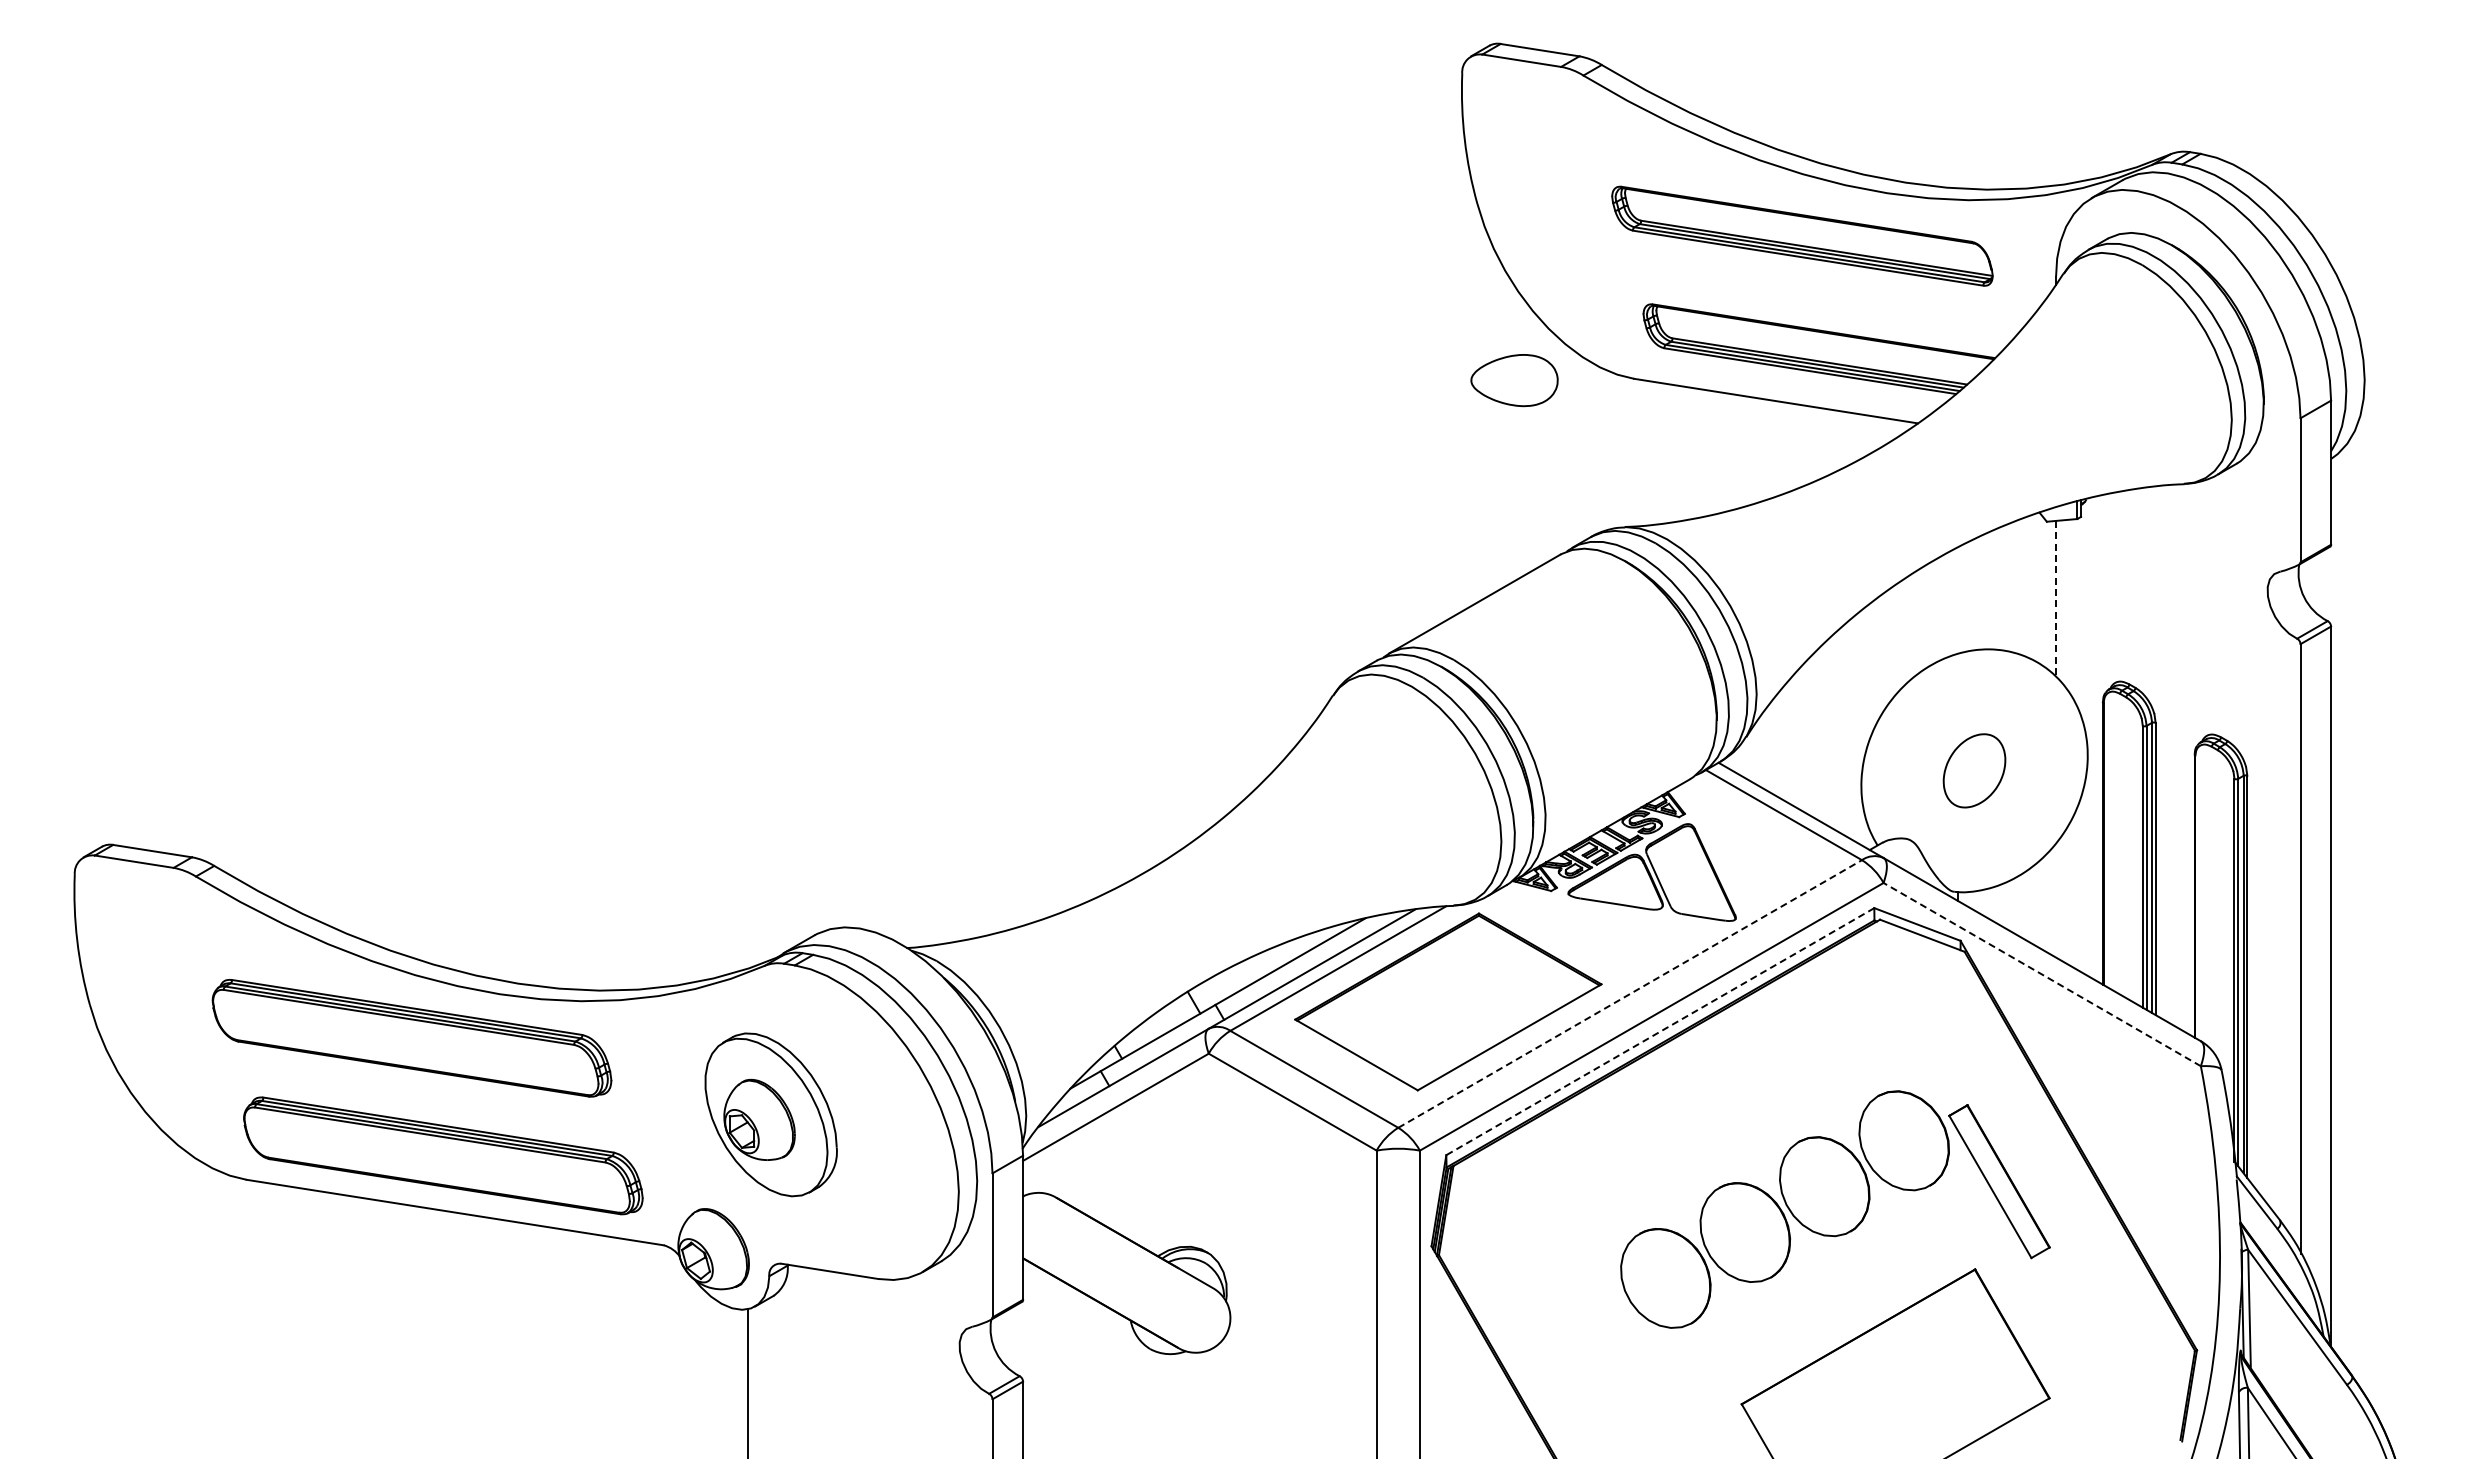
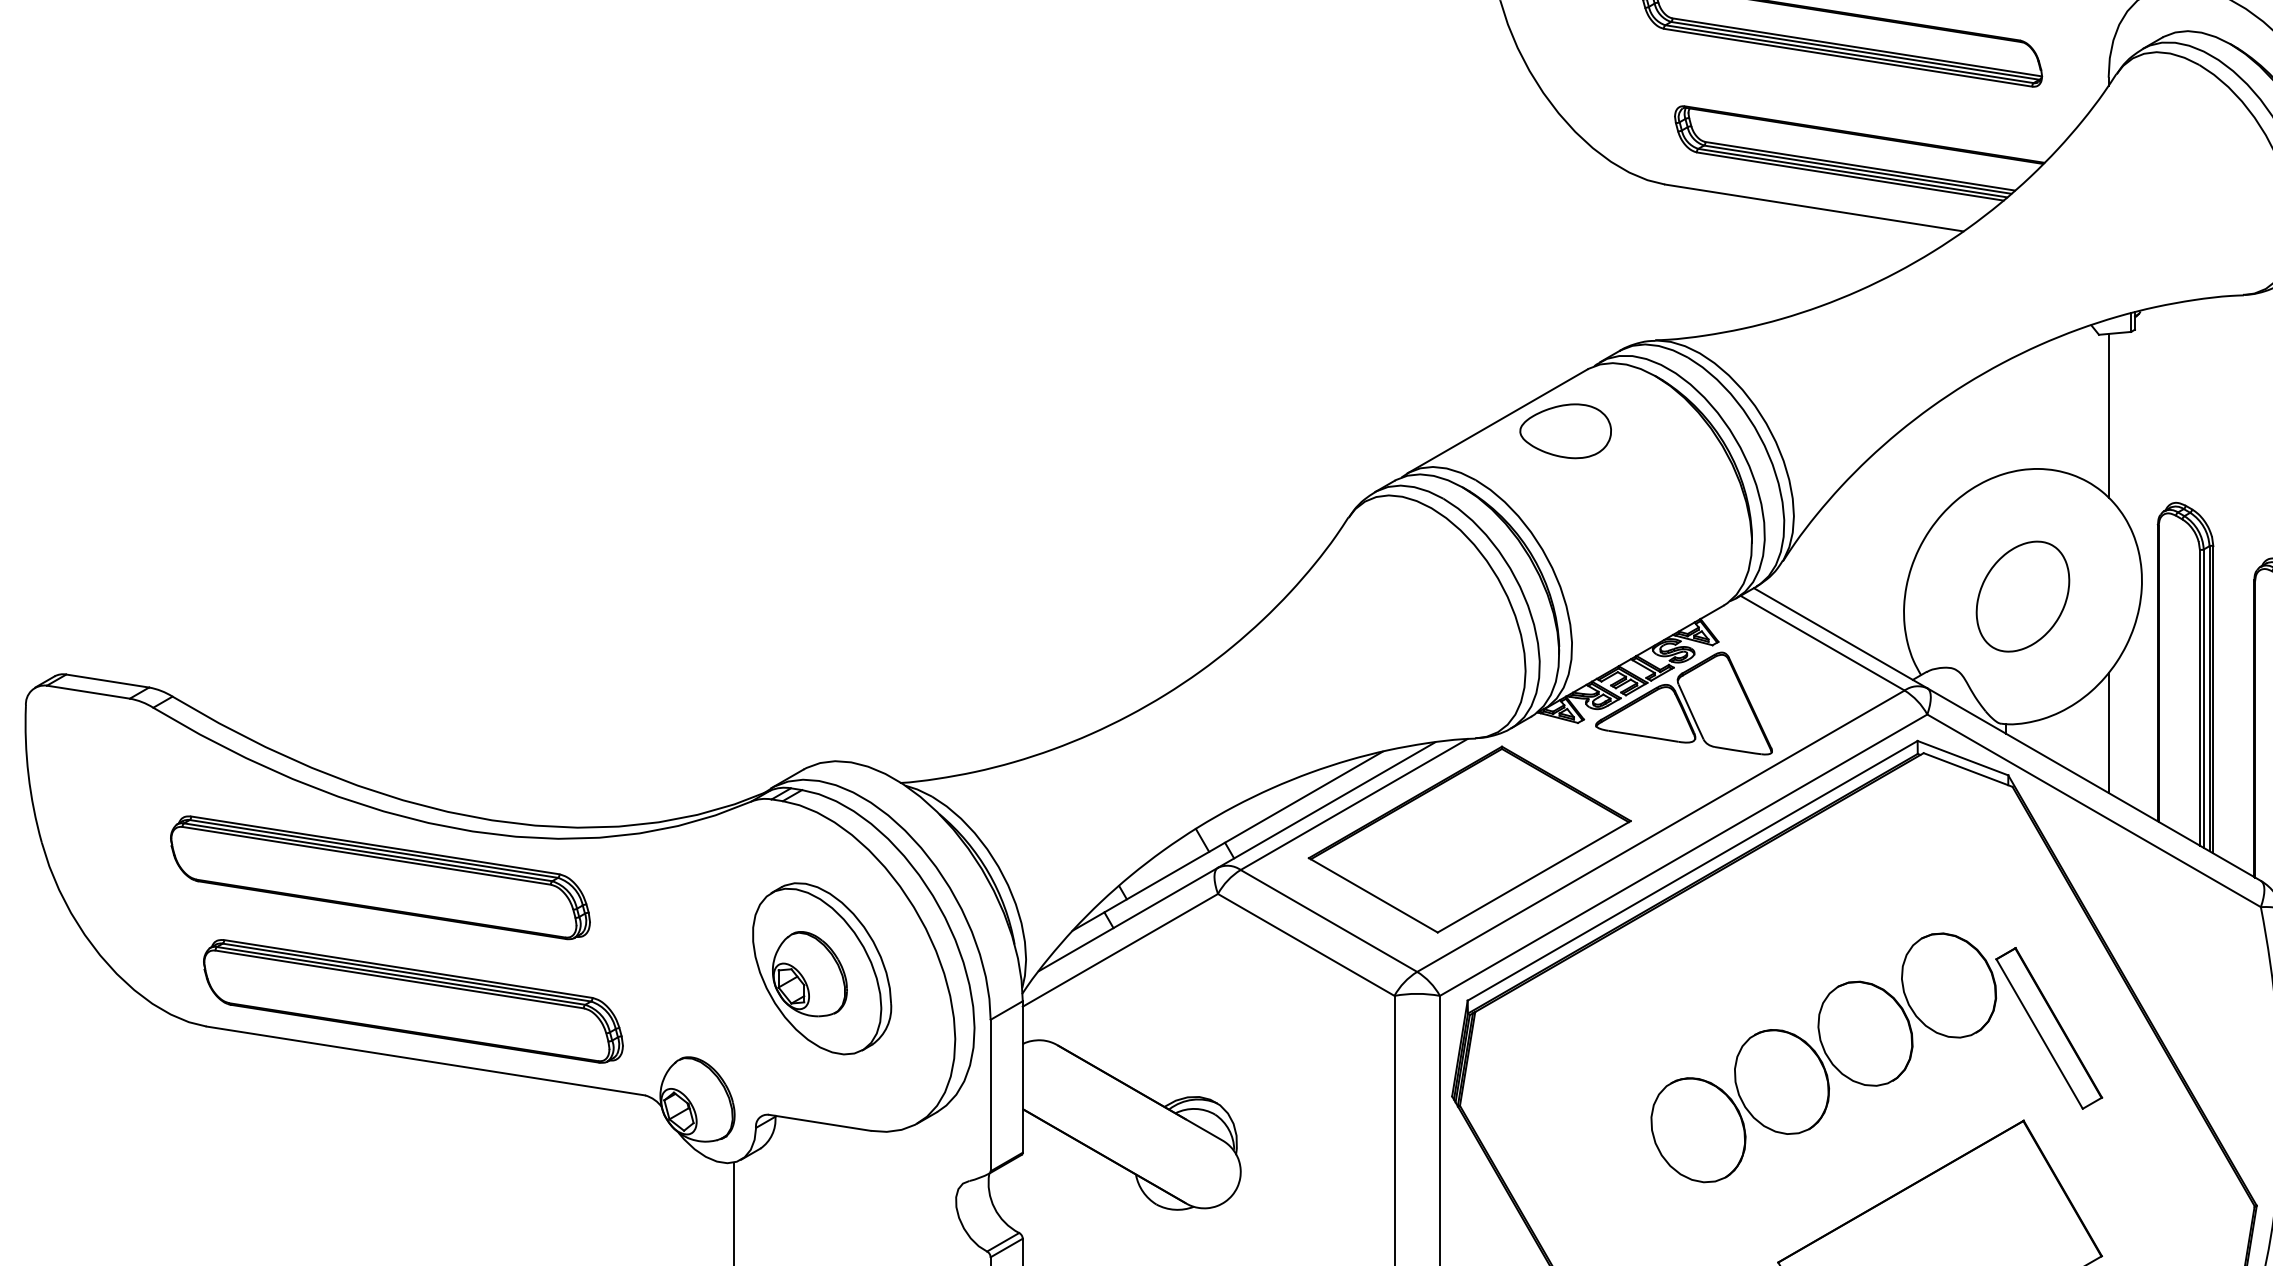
part: (1514, 380) -> (1565, 431), moved
line: (2056, 599) -> (2109, 416), dashed -> solid
part: (1974, 770) -> (2022, 596), size x1.43
line: (2056, 900) -> (2109, 732), added
line: (2041, 974) -> (2093, 810), dashed -> solid
line: (1630, 993) -> (1661, 830), dashed -> solid
line: (1659, 1031) -> (1691, 870), dashed -> solid
part: (770, 1114) -> (821, 968), moved

